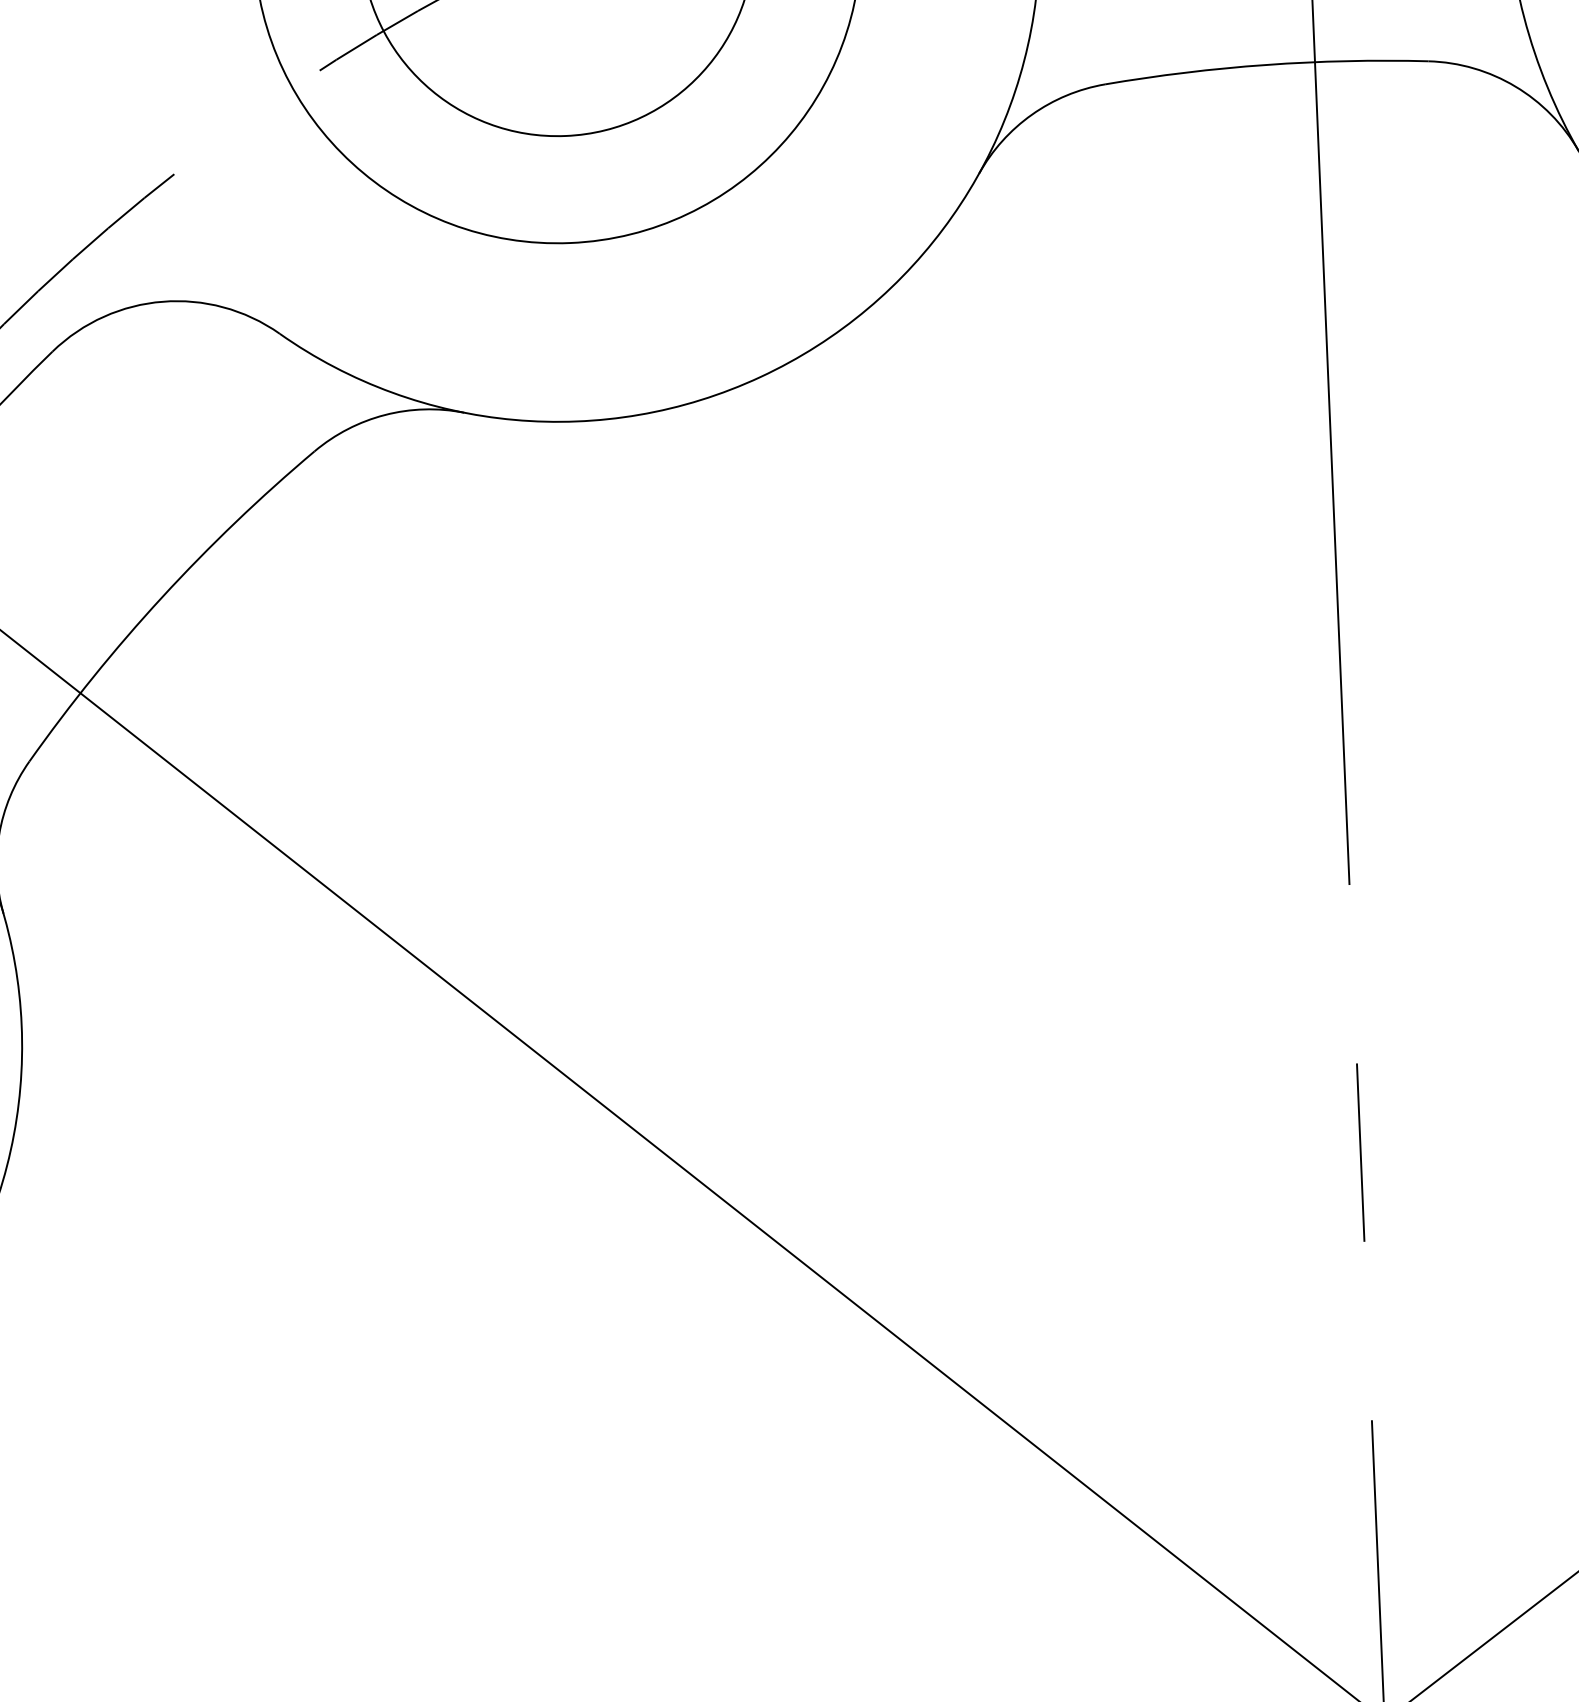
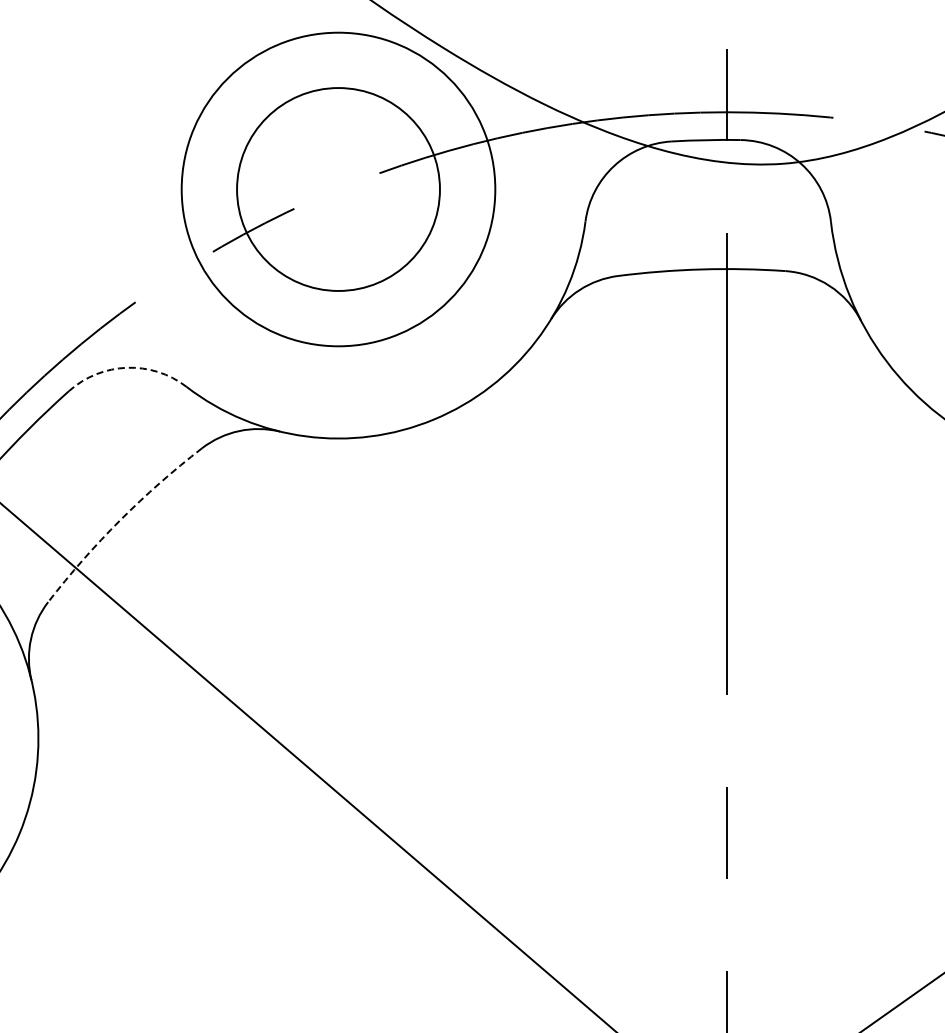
arc: (161, 301) -> (126, 367), solid -> dashed
arc: (162, 597) -> (120, 520), solid -> dashed

